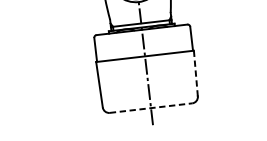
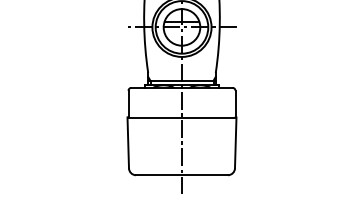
line: (195, 73) -> (235, 142), dashed -> solid
line: (150, 108) -> (181, 175), dashed -> solid

